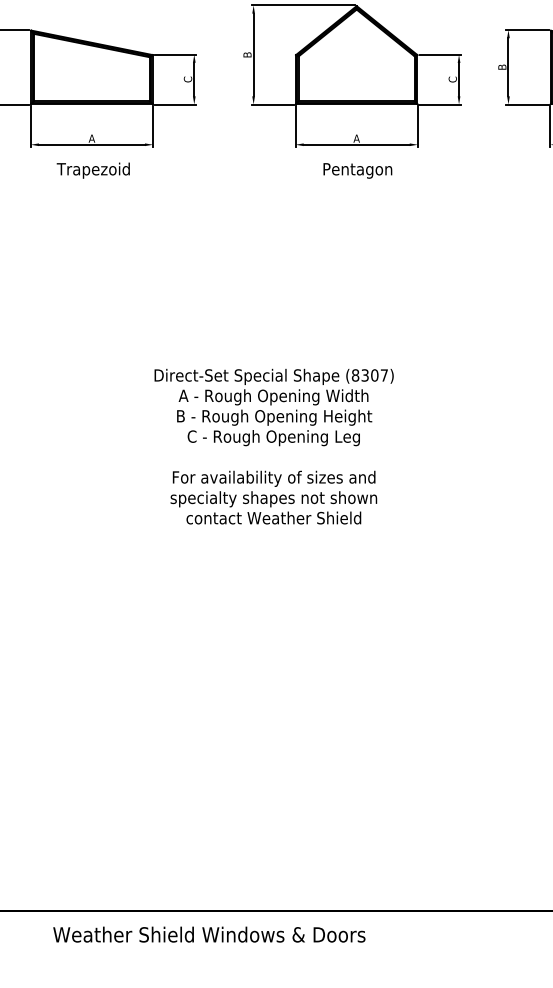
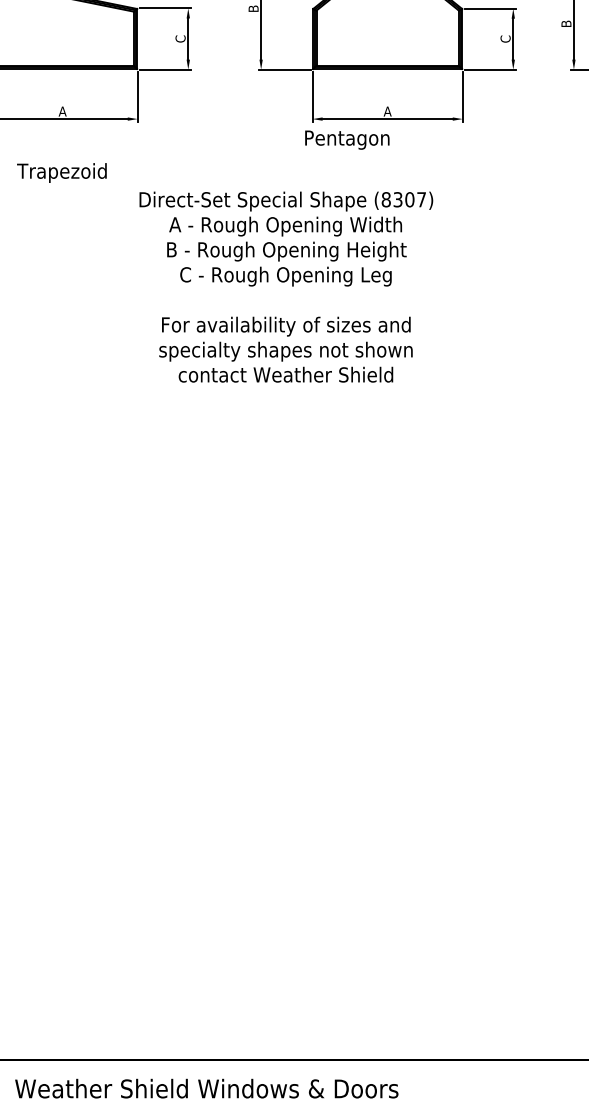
text: (92, 170) -> (60, 172), moved
text: (357, 170) -> (346, 139), moved
text: (273, 446) -> (285, 286), moved

